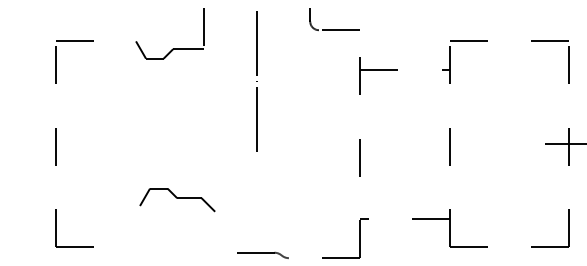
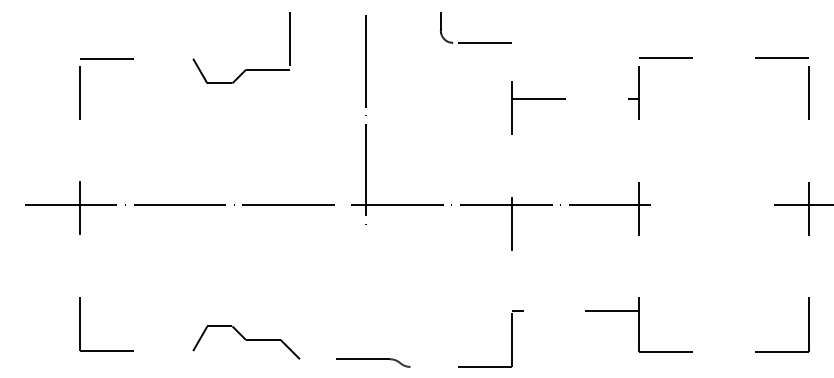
line: (237, 144) -> (337, 205), added
part: (177, 200) -> (246, 343), moved

